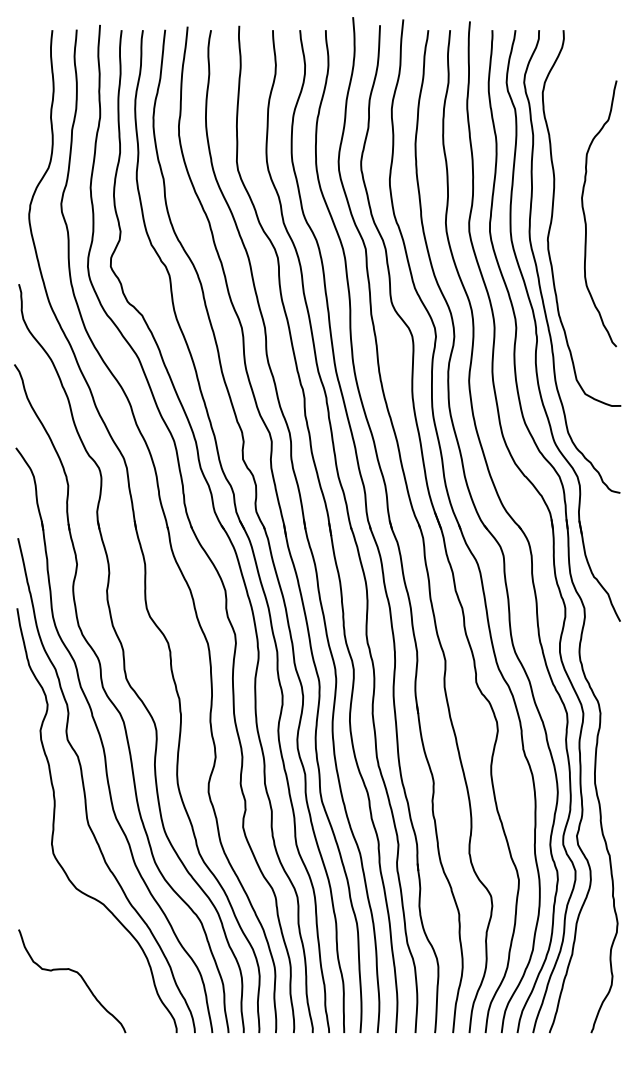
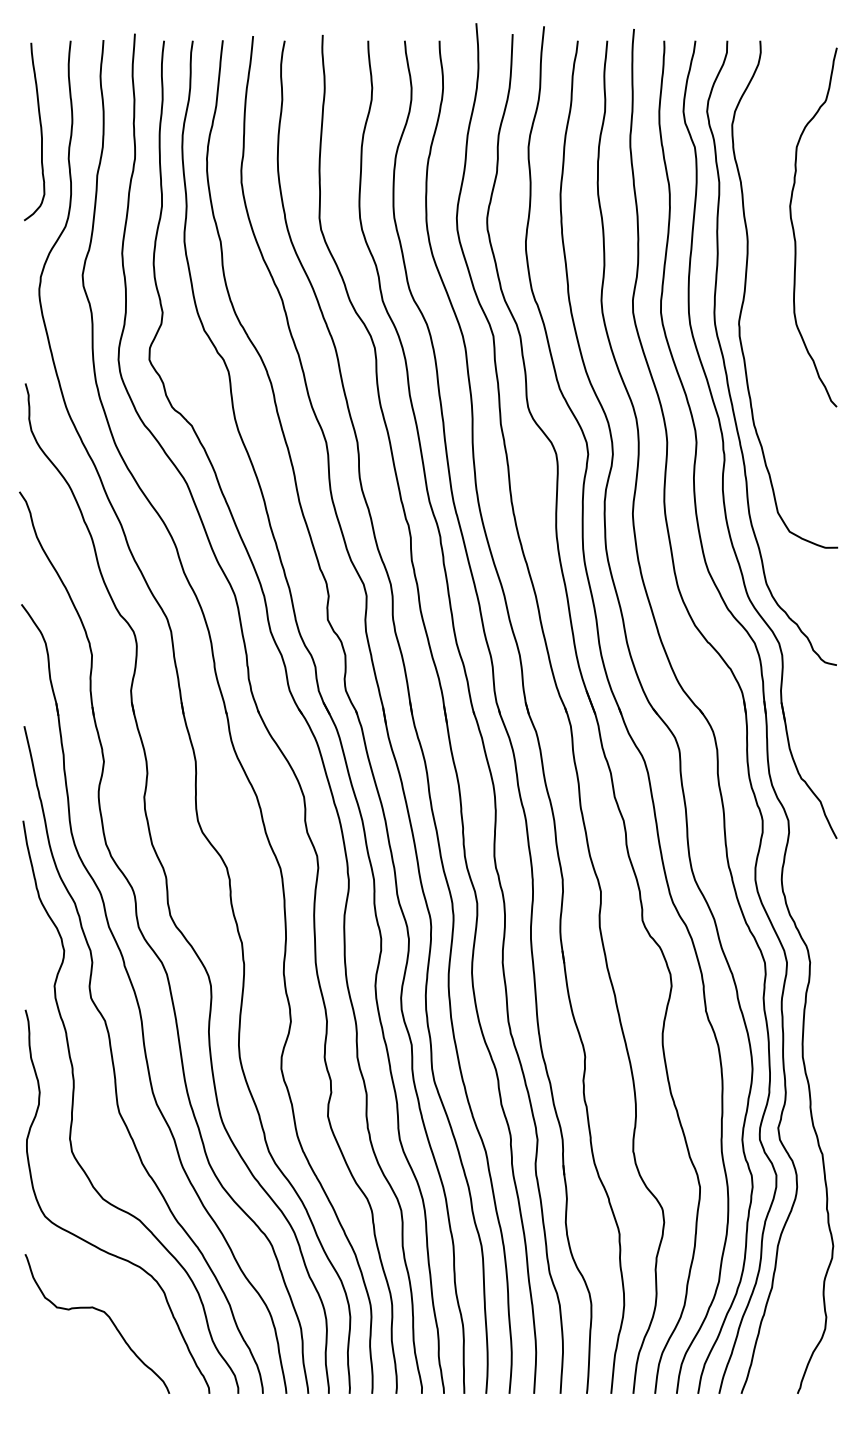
curve: (30, 97) -> (40, 131), added
curve: (585, 215) -> (794, 229), moved
curve: (70, 922) -> (94, 1244), added

